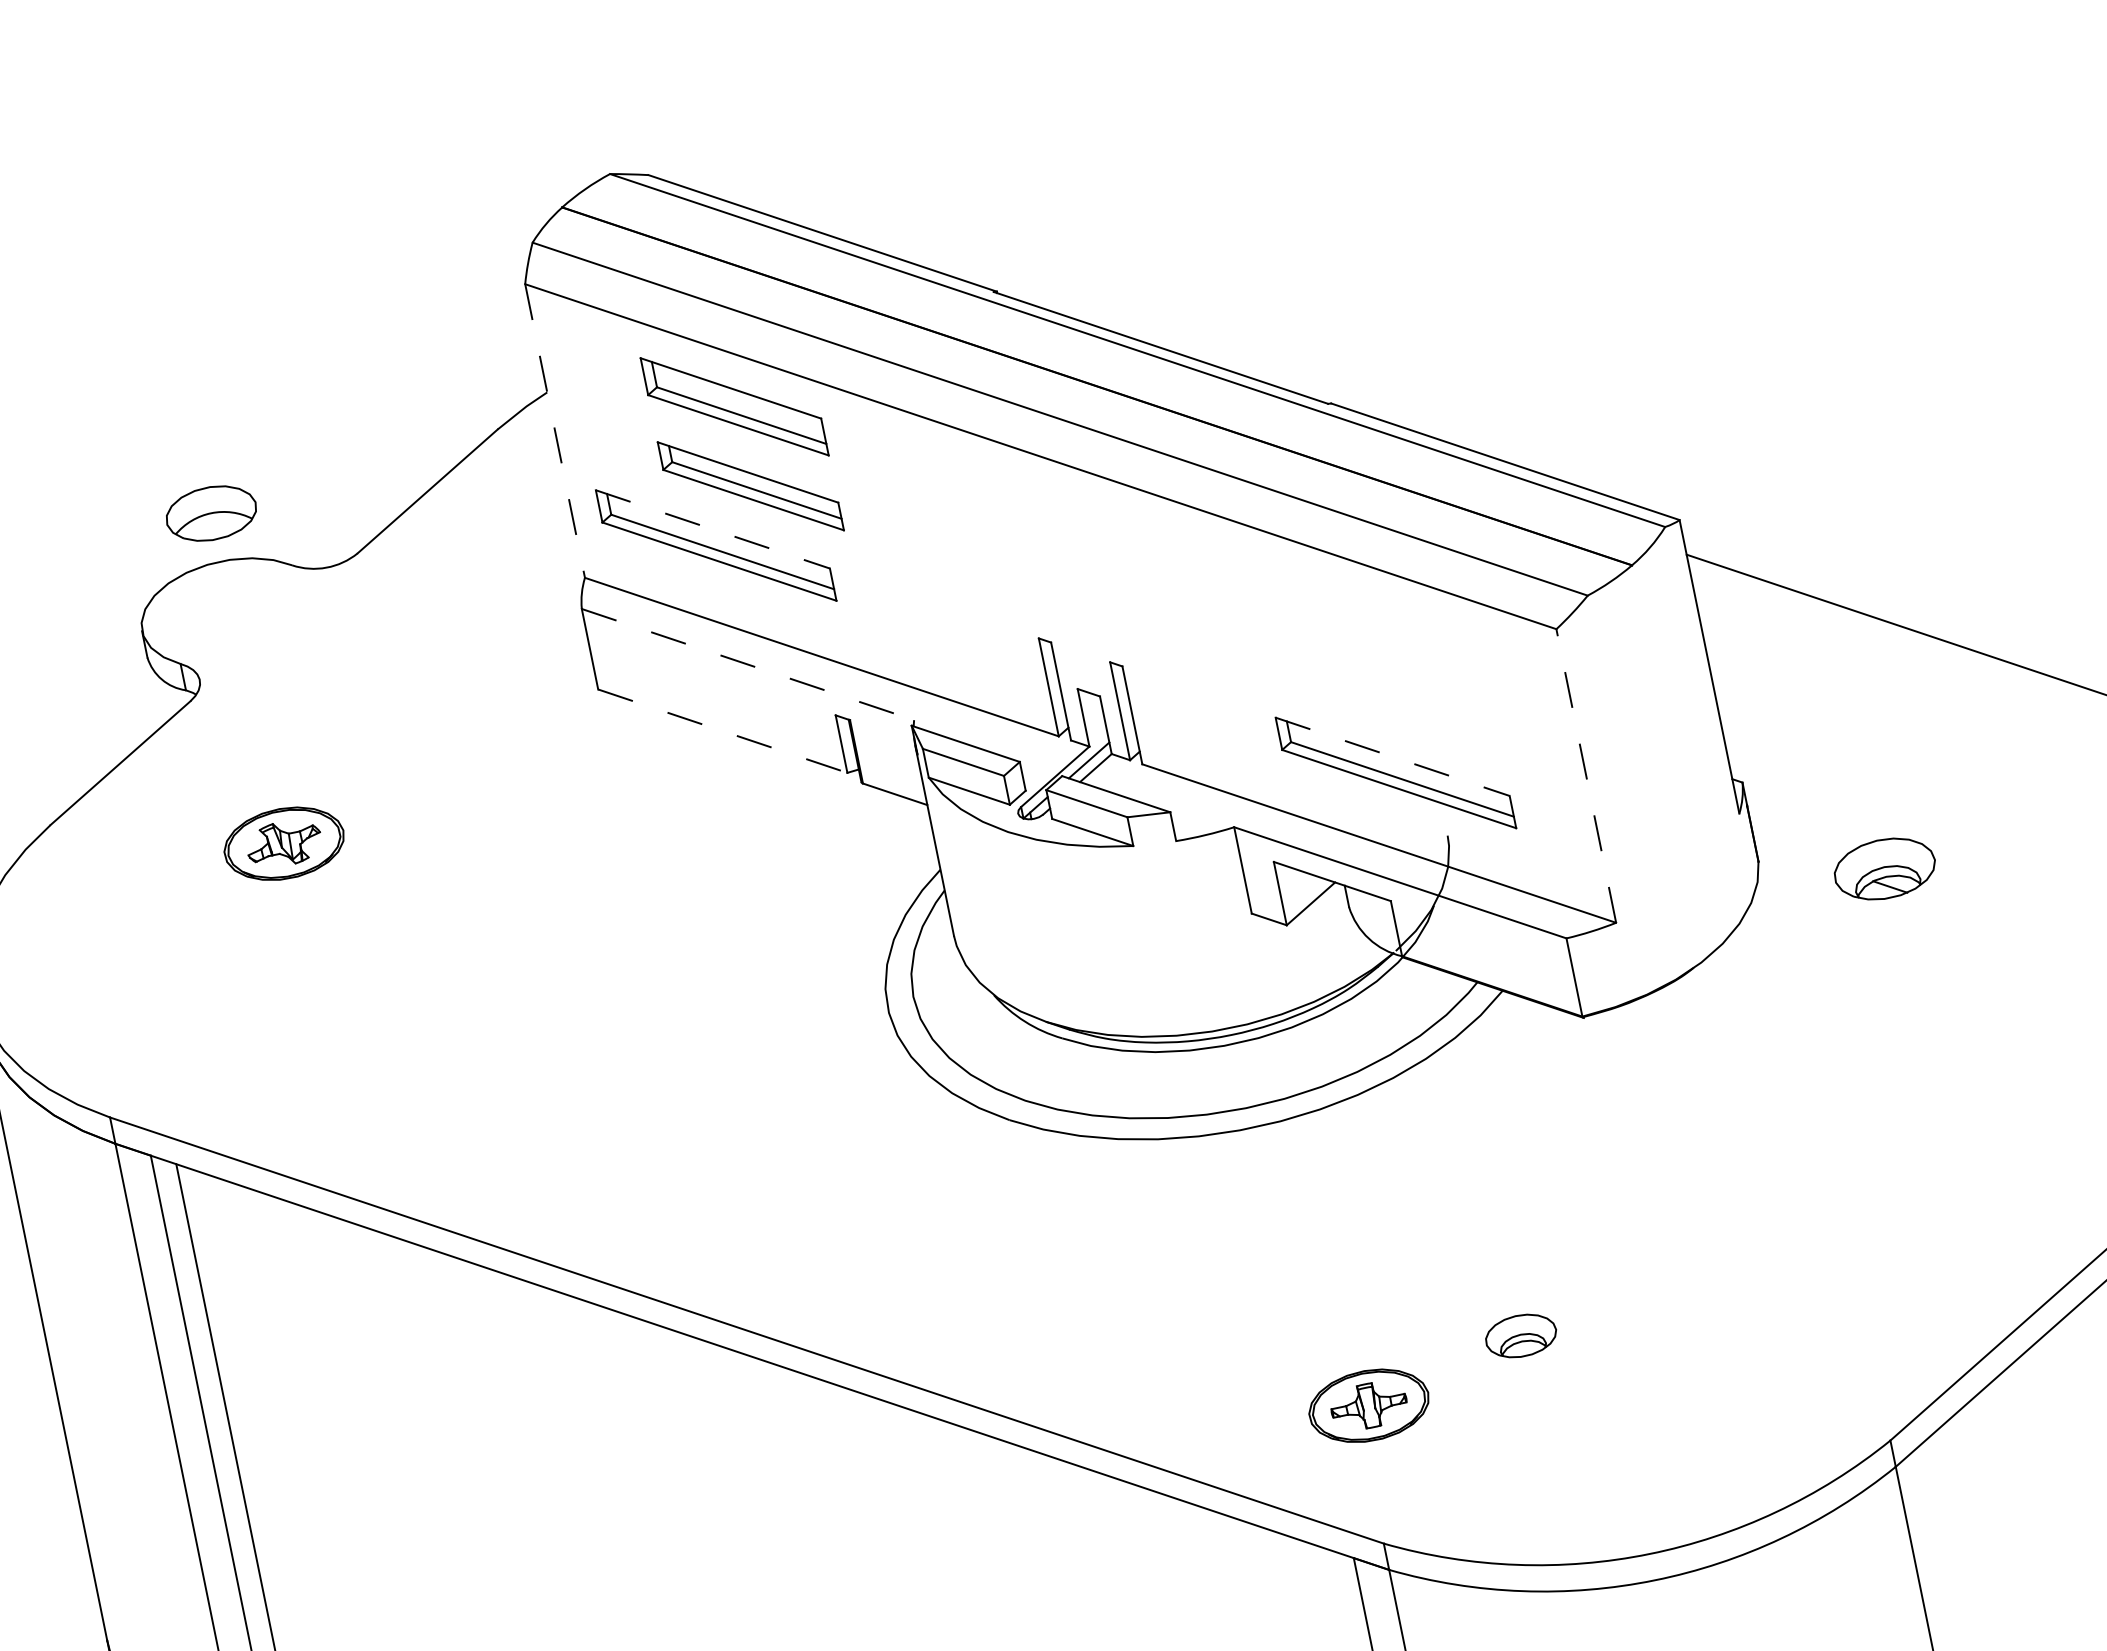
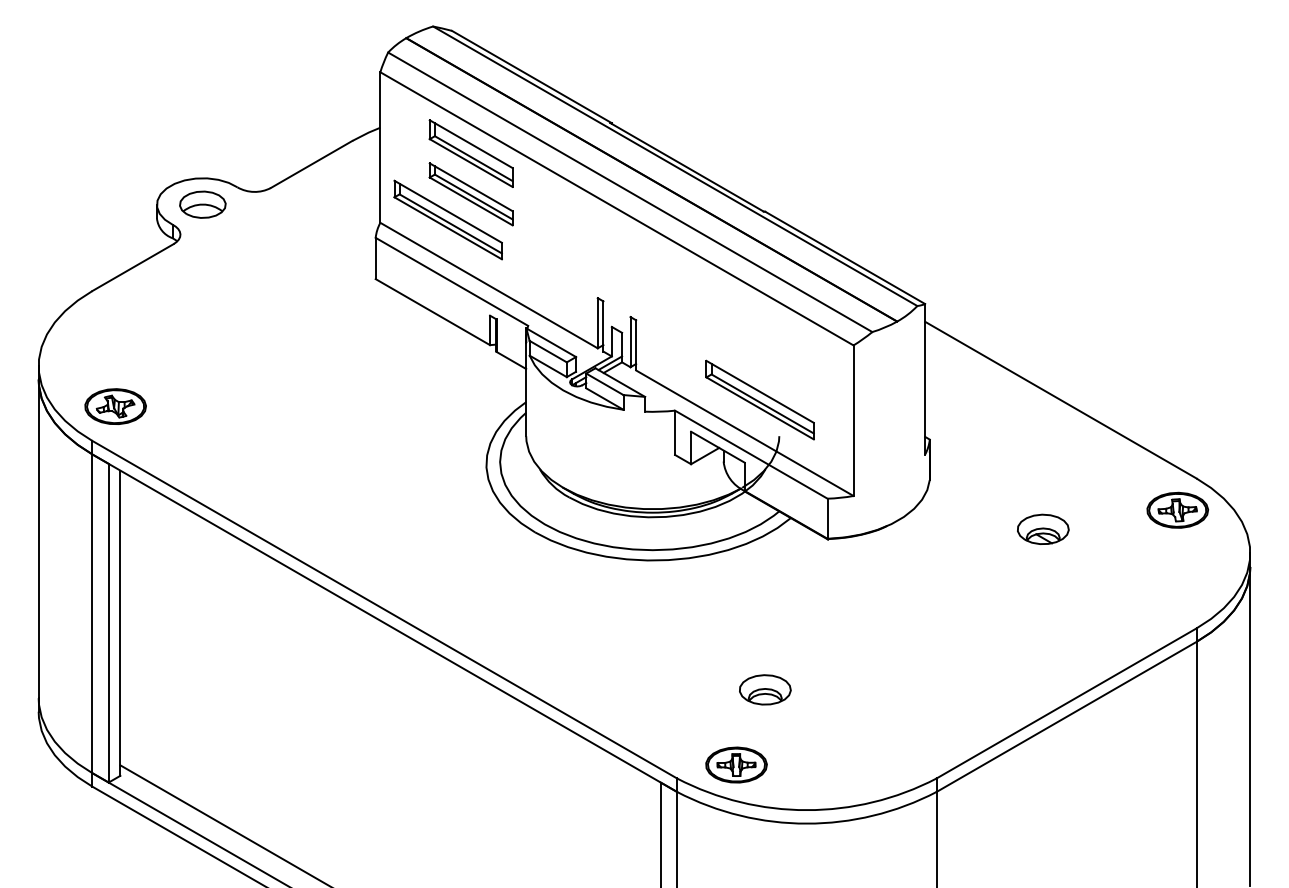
line: (555, 432) -> (380, 148), dashed -> solid
part: (210, 513) -> (202, 204), moved
line: (713, 530) -> (448, 212), dashed -> solid
line: (749, 665) -> (452, 282), dashed -> solid
line: (724, 731) -> (433, 312), dashed -> solid
line: (1393, 755) -> (760, 391), dashed -> solid
line: (1586, 775) -> (853, 420), dashed -> solid
part: (283, 843) -> (115, 406), moved
part: (1884, 867) -> (1043, 528), moved
part: (1521, 1335) -> (765, 689), size x1.43
part: (1368, 1404) -> (736, 764), moved

